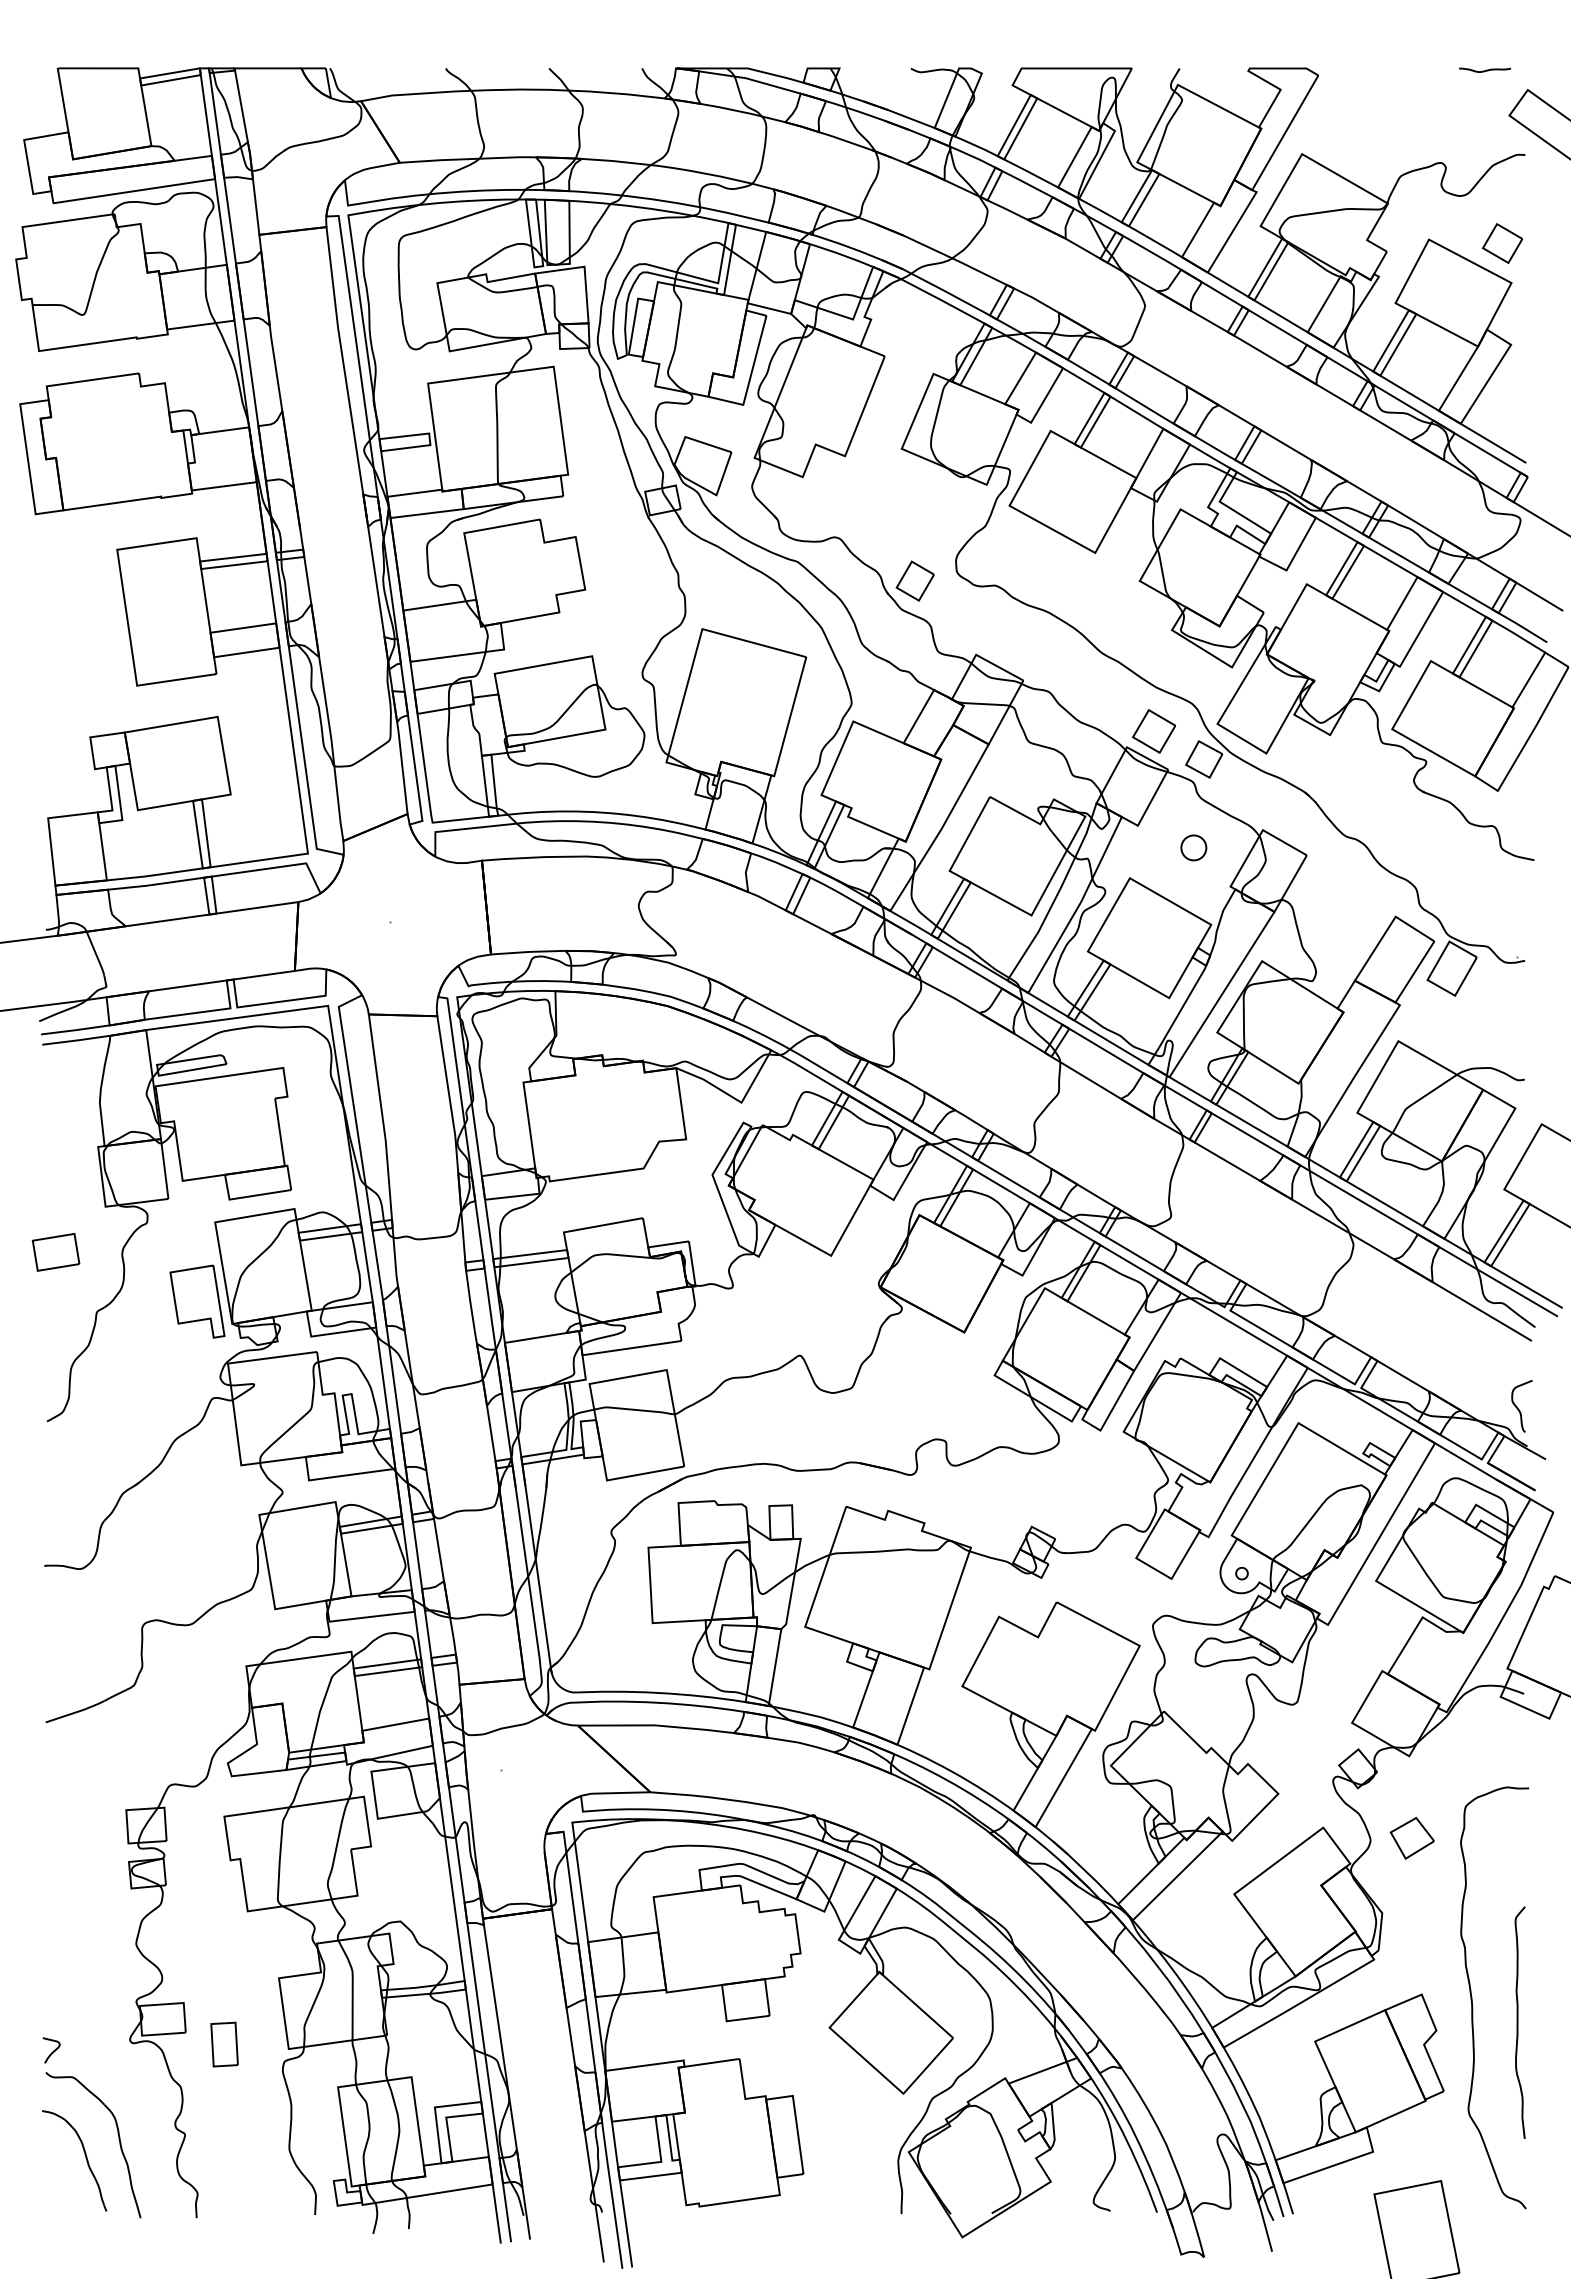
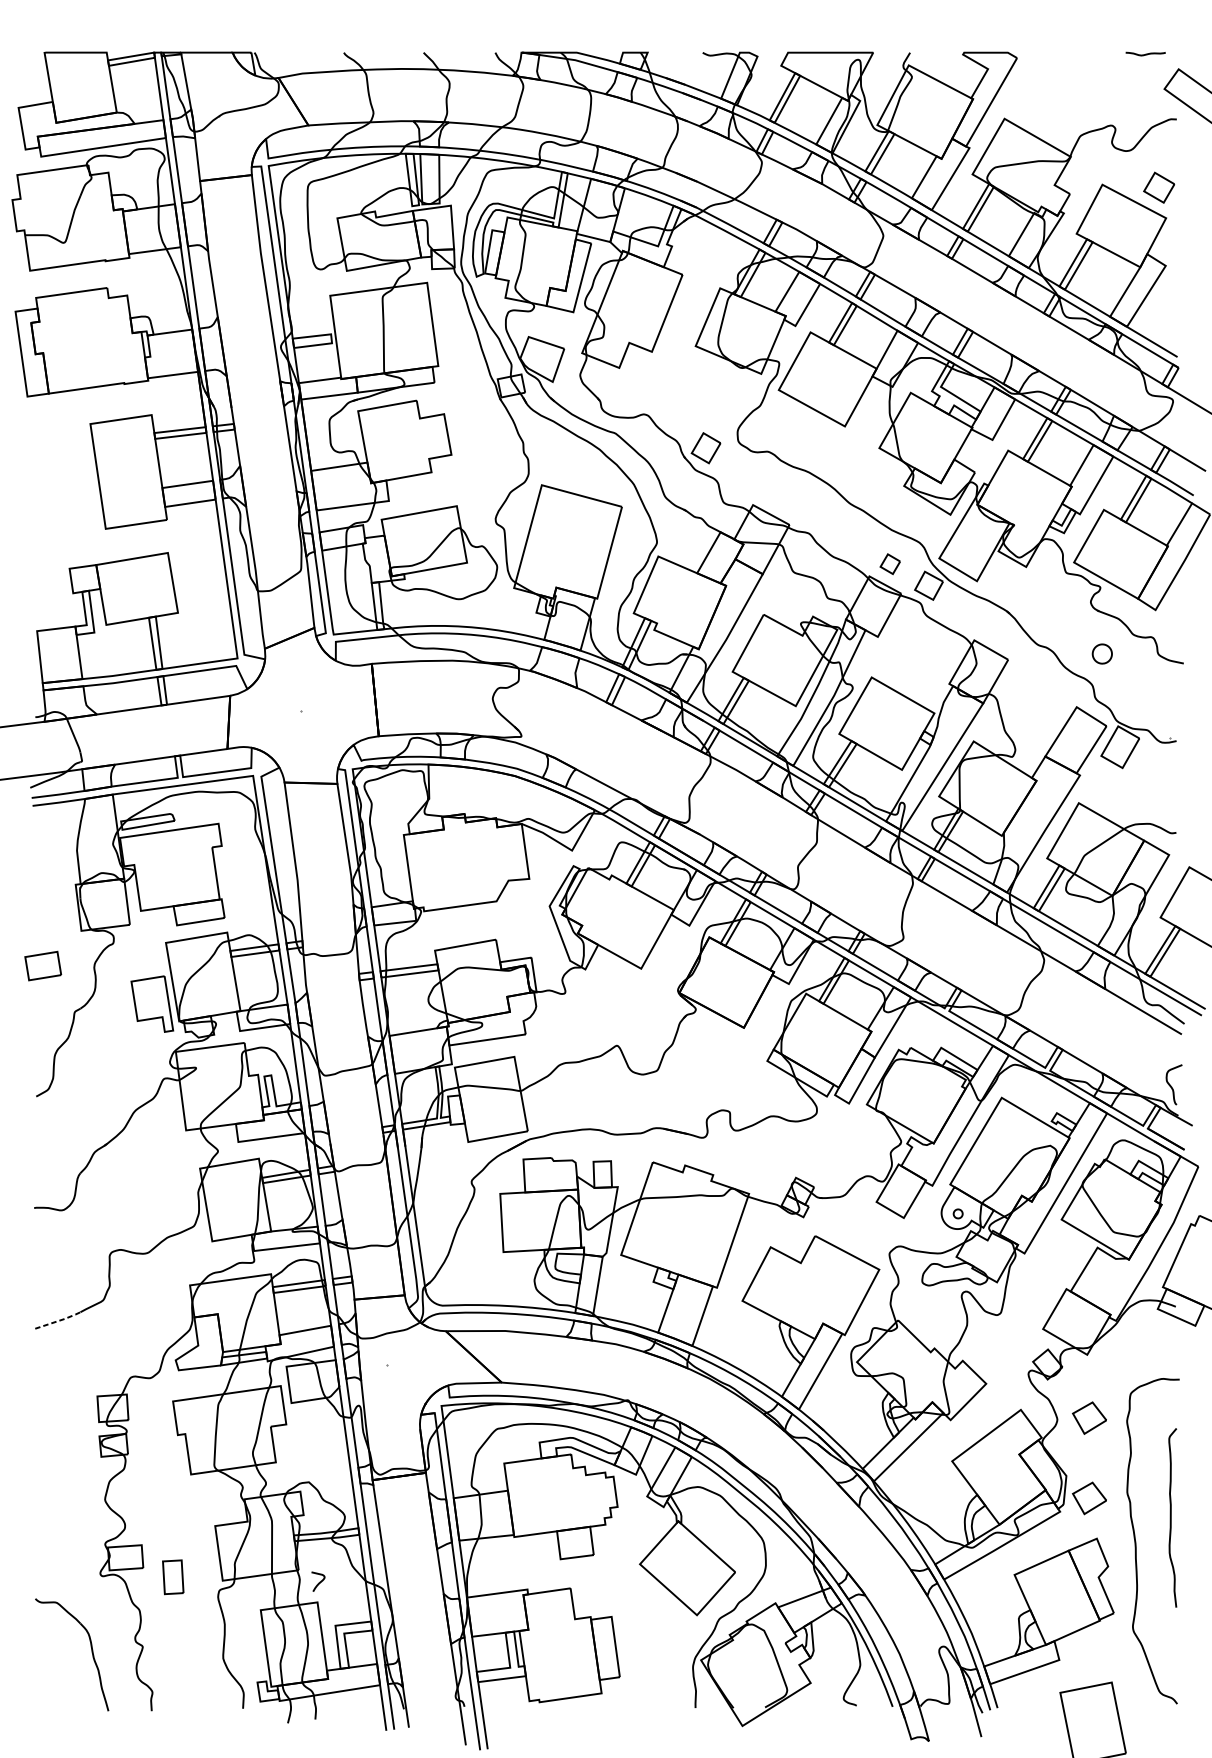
part: (1153, 731) -> (889, 564), size x0.6
part: (1193, 847) -> (1102, 653), moved
line: (76, 1712) -> (59, 1321), solid -> dashed
part: (1411, 1942) -> (1088, 1498), added
curve: (1518, 2022) -> (1171, 1517), moved
curve: (52, 2051) -> (319, 1582), moved
part: (85, 2158) -> (65, 1665), removed

